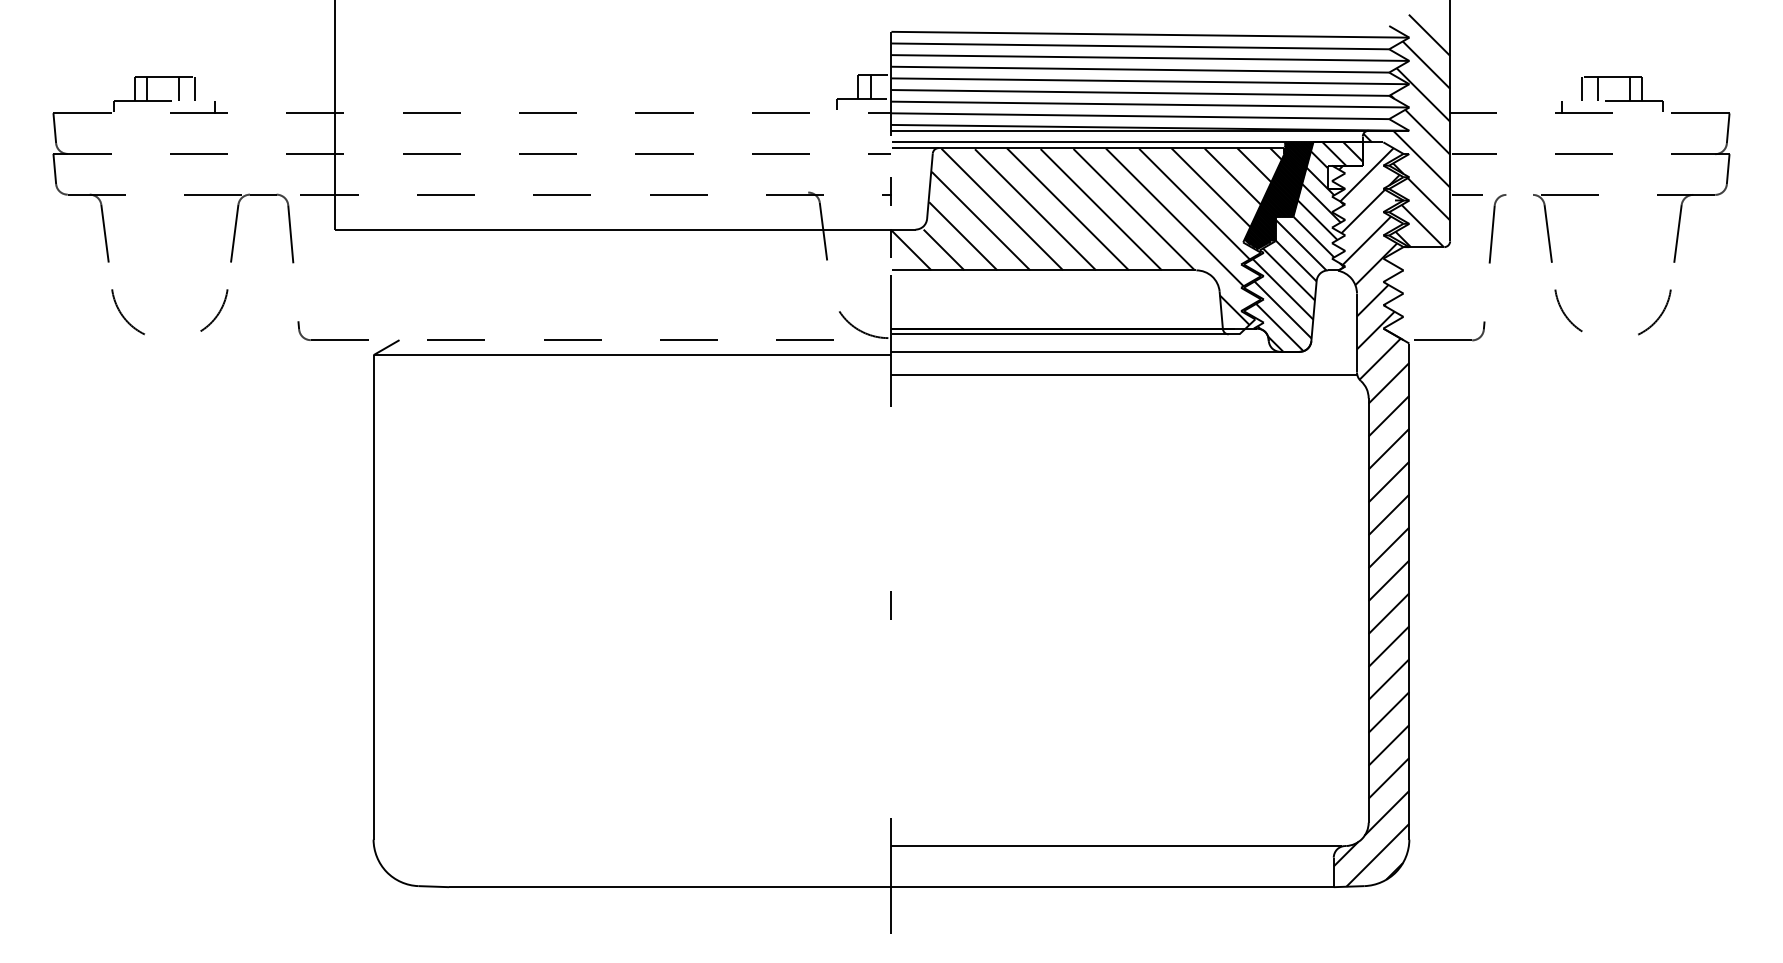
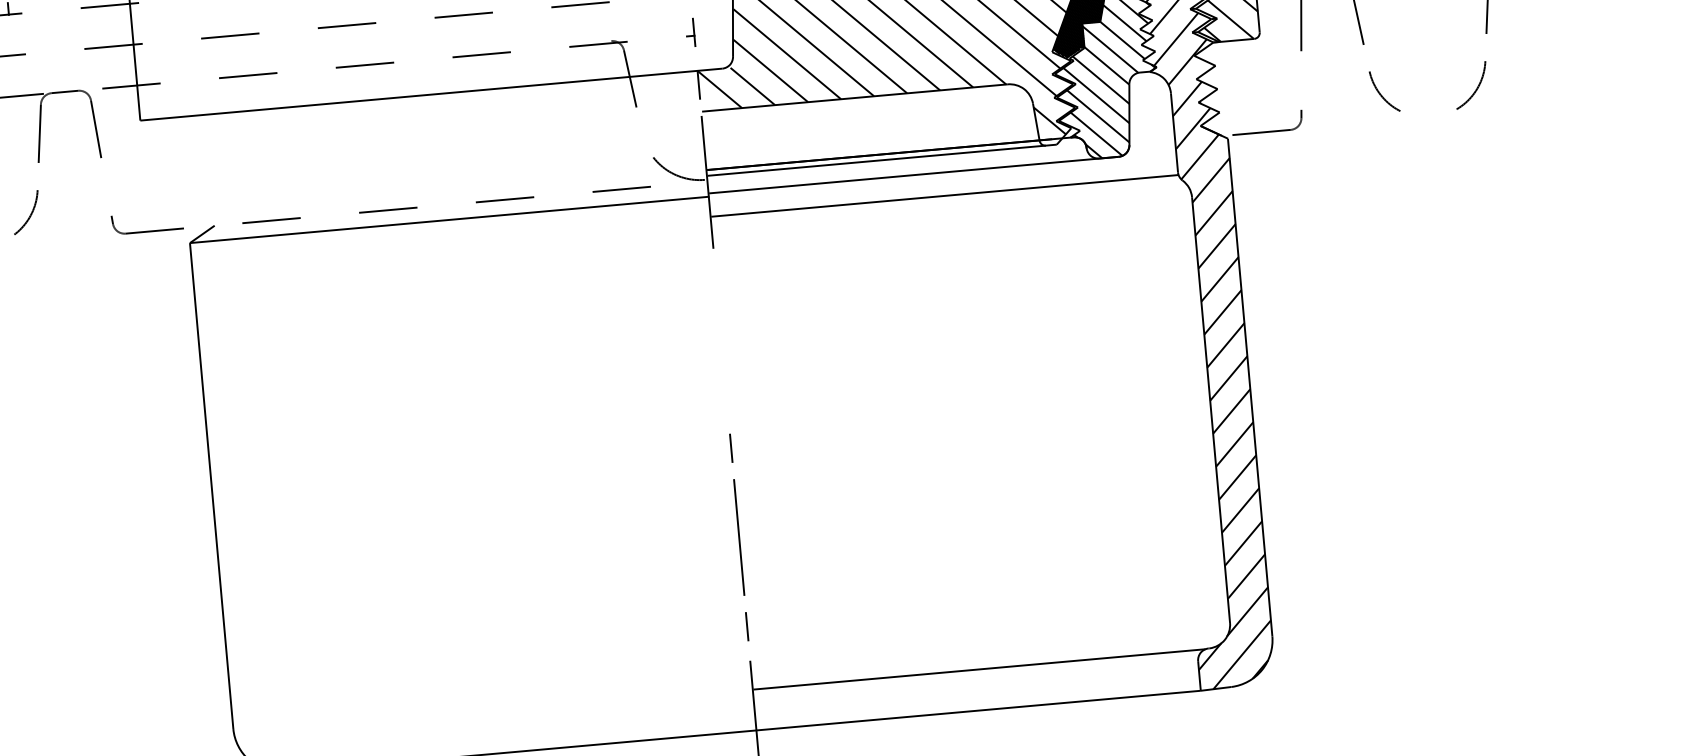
line: (890, 694) -> (738, 537), added
line: (890, 783) -> (746, 626), added

